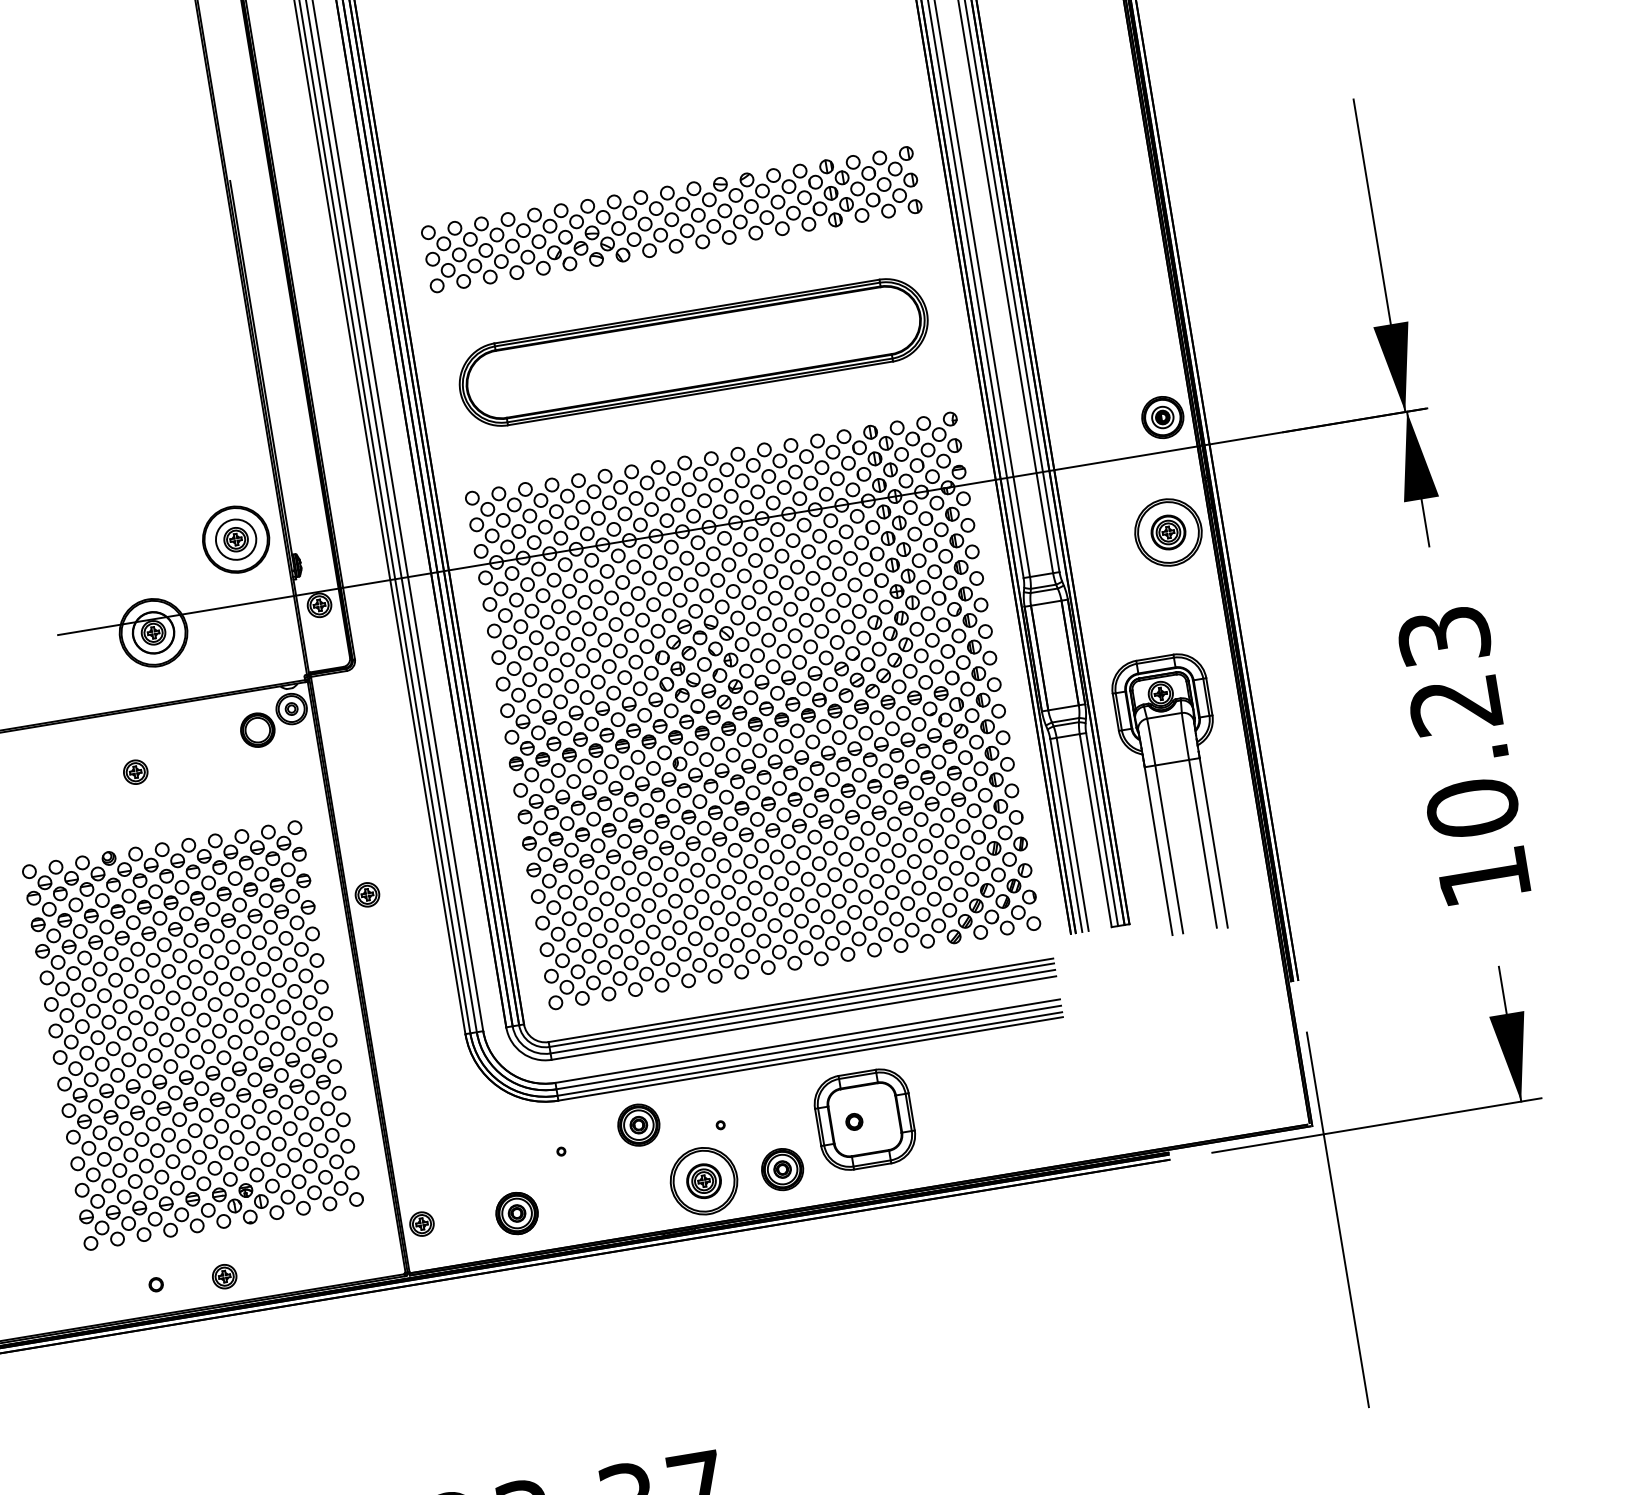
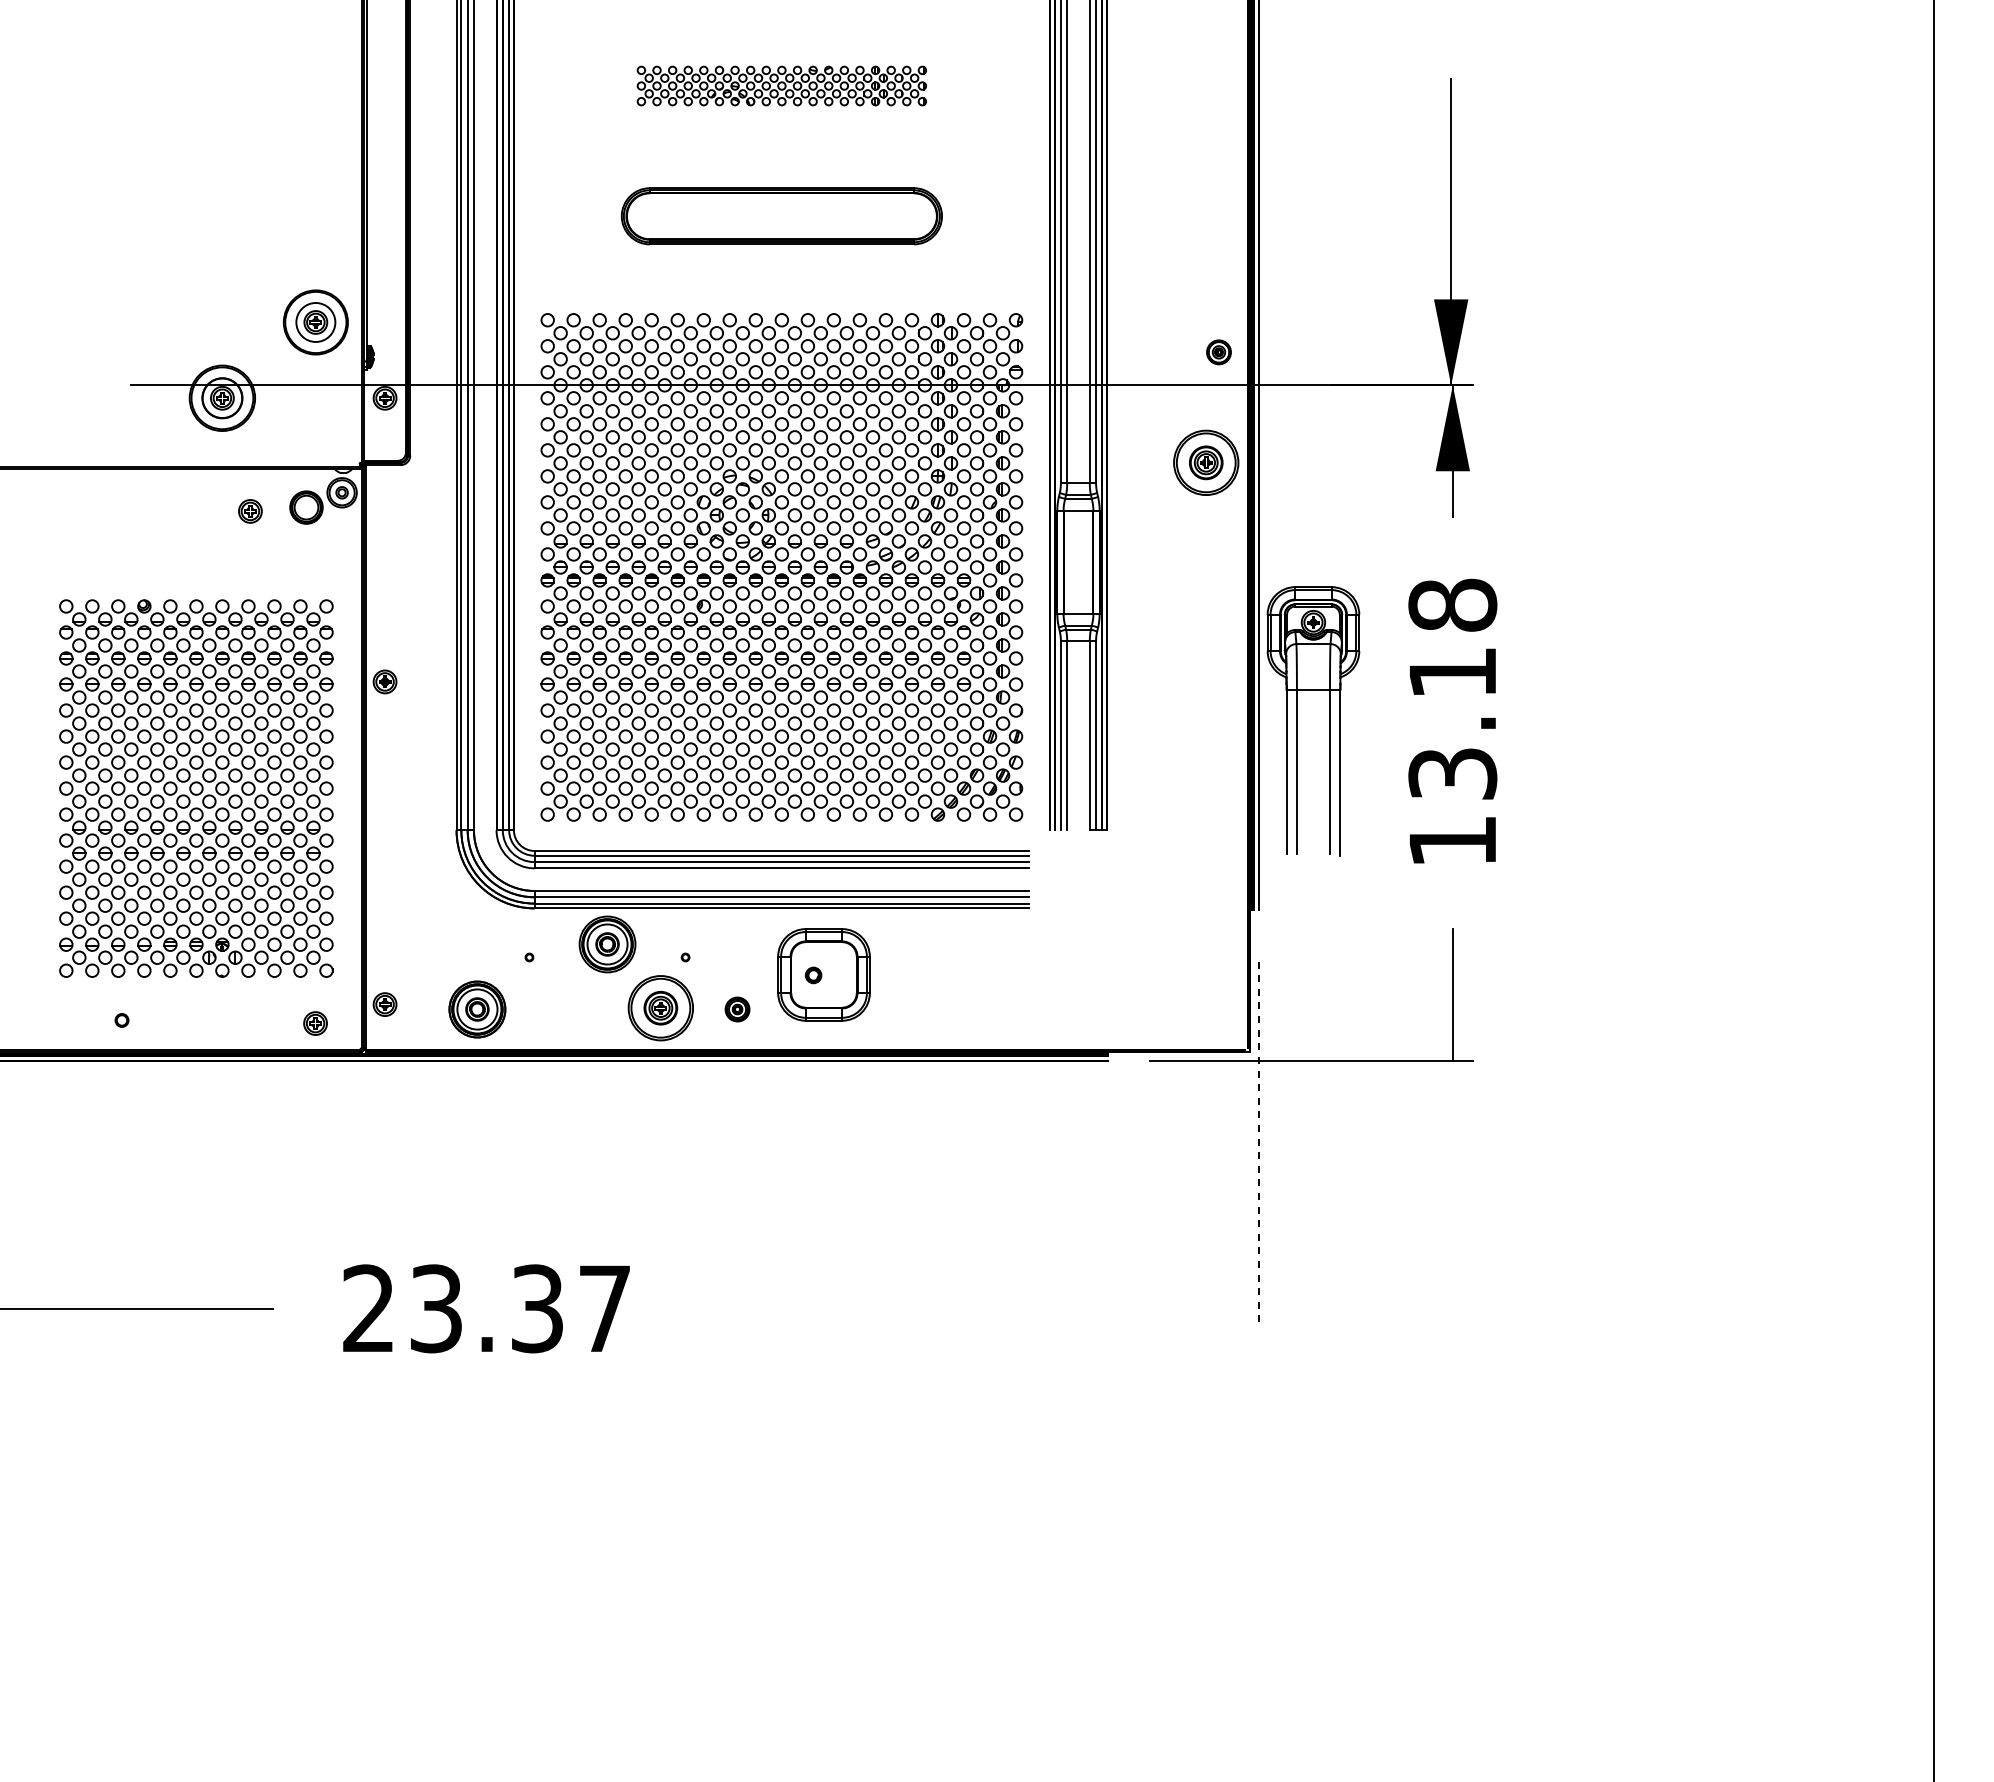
part: (671, 219) -> (781, 85), size x0.6
part: (693, 352) -> (781, 216), size x0.7
part: (1162, 417) -> (1218, 352), size x0.6
text: (1458, 722) -> (1452, 689), 10.23 -> 13.18
part: (135, 772) -> (250, 511), moved
part: (1161, 797) -> (1297, 721), moved
fill: (1513, 1057) -> (1452, 1018), removed
part: (638, 1125) -> (607, 944), size x1.4
part: (782, 1169) -> (737, 1009), size x0.6
part: (517, 1213) -> (477, 1009), size x1.4
line: (1338, 1220) -> (1259, 1145), solid -> dashed
part: (224, 1276) -> (315, 1023), moved

